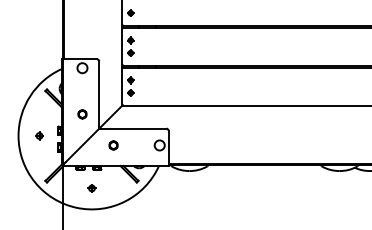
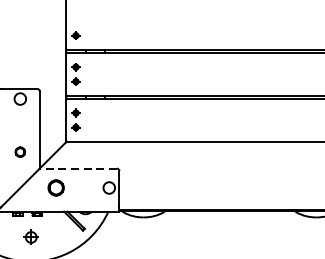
line: (132, 128) -> (77, 168), solid -> dashed
part: (113, 145) -> (56, 188), size x1.6
part: (91, 188) -> (30, 237), size x1.6

